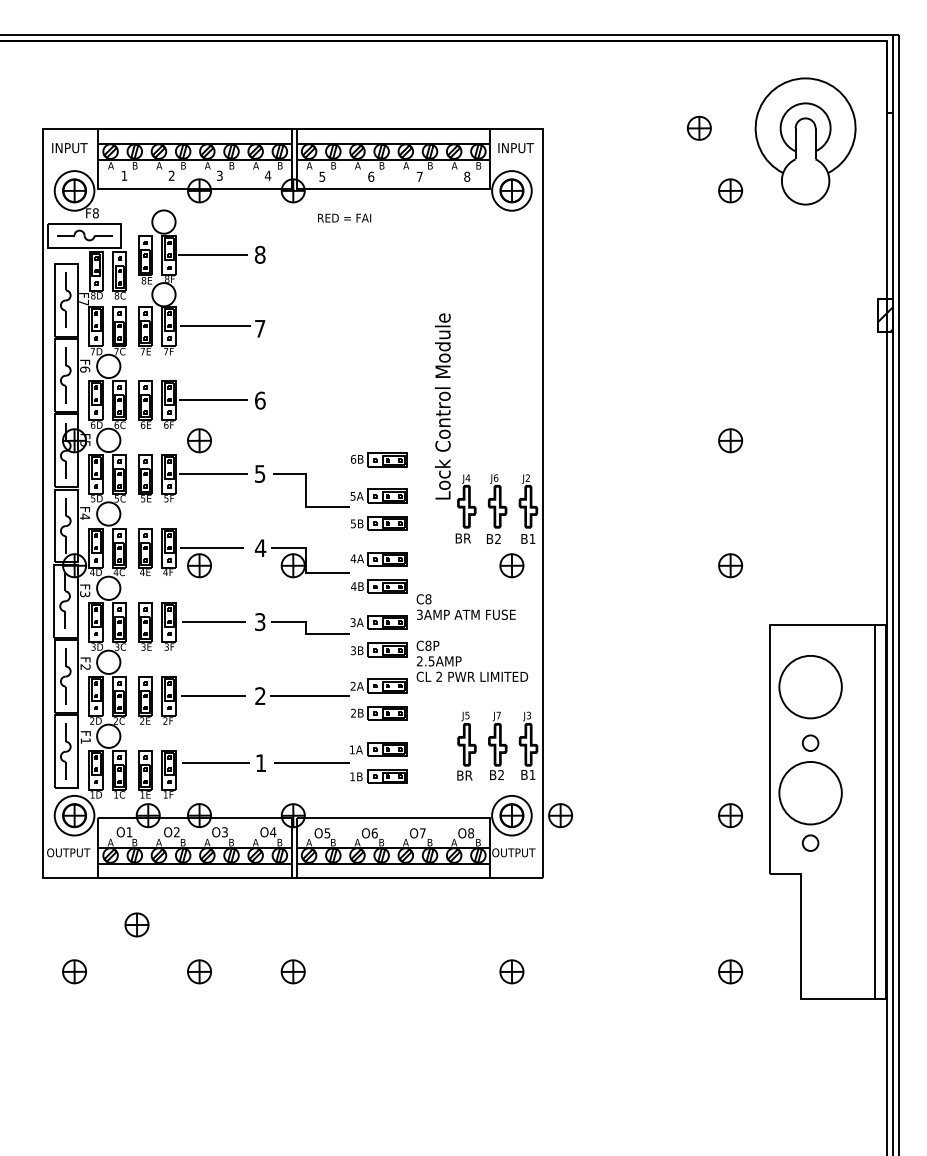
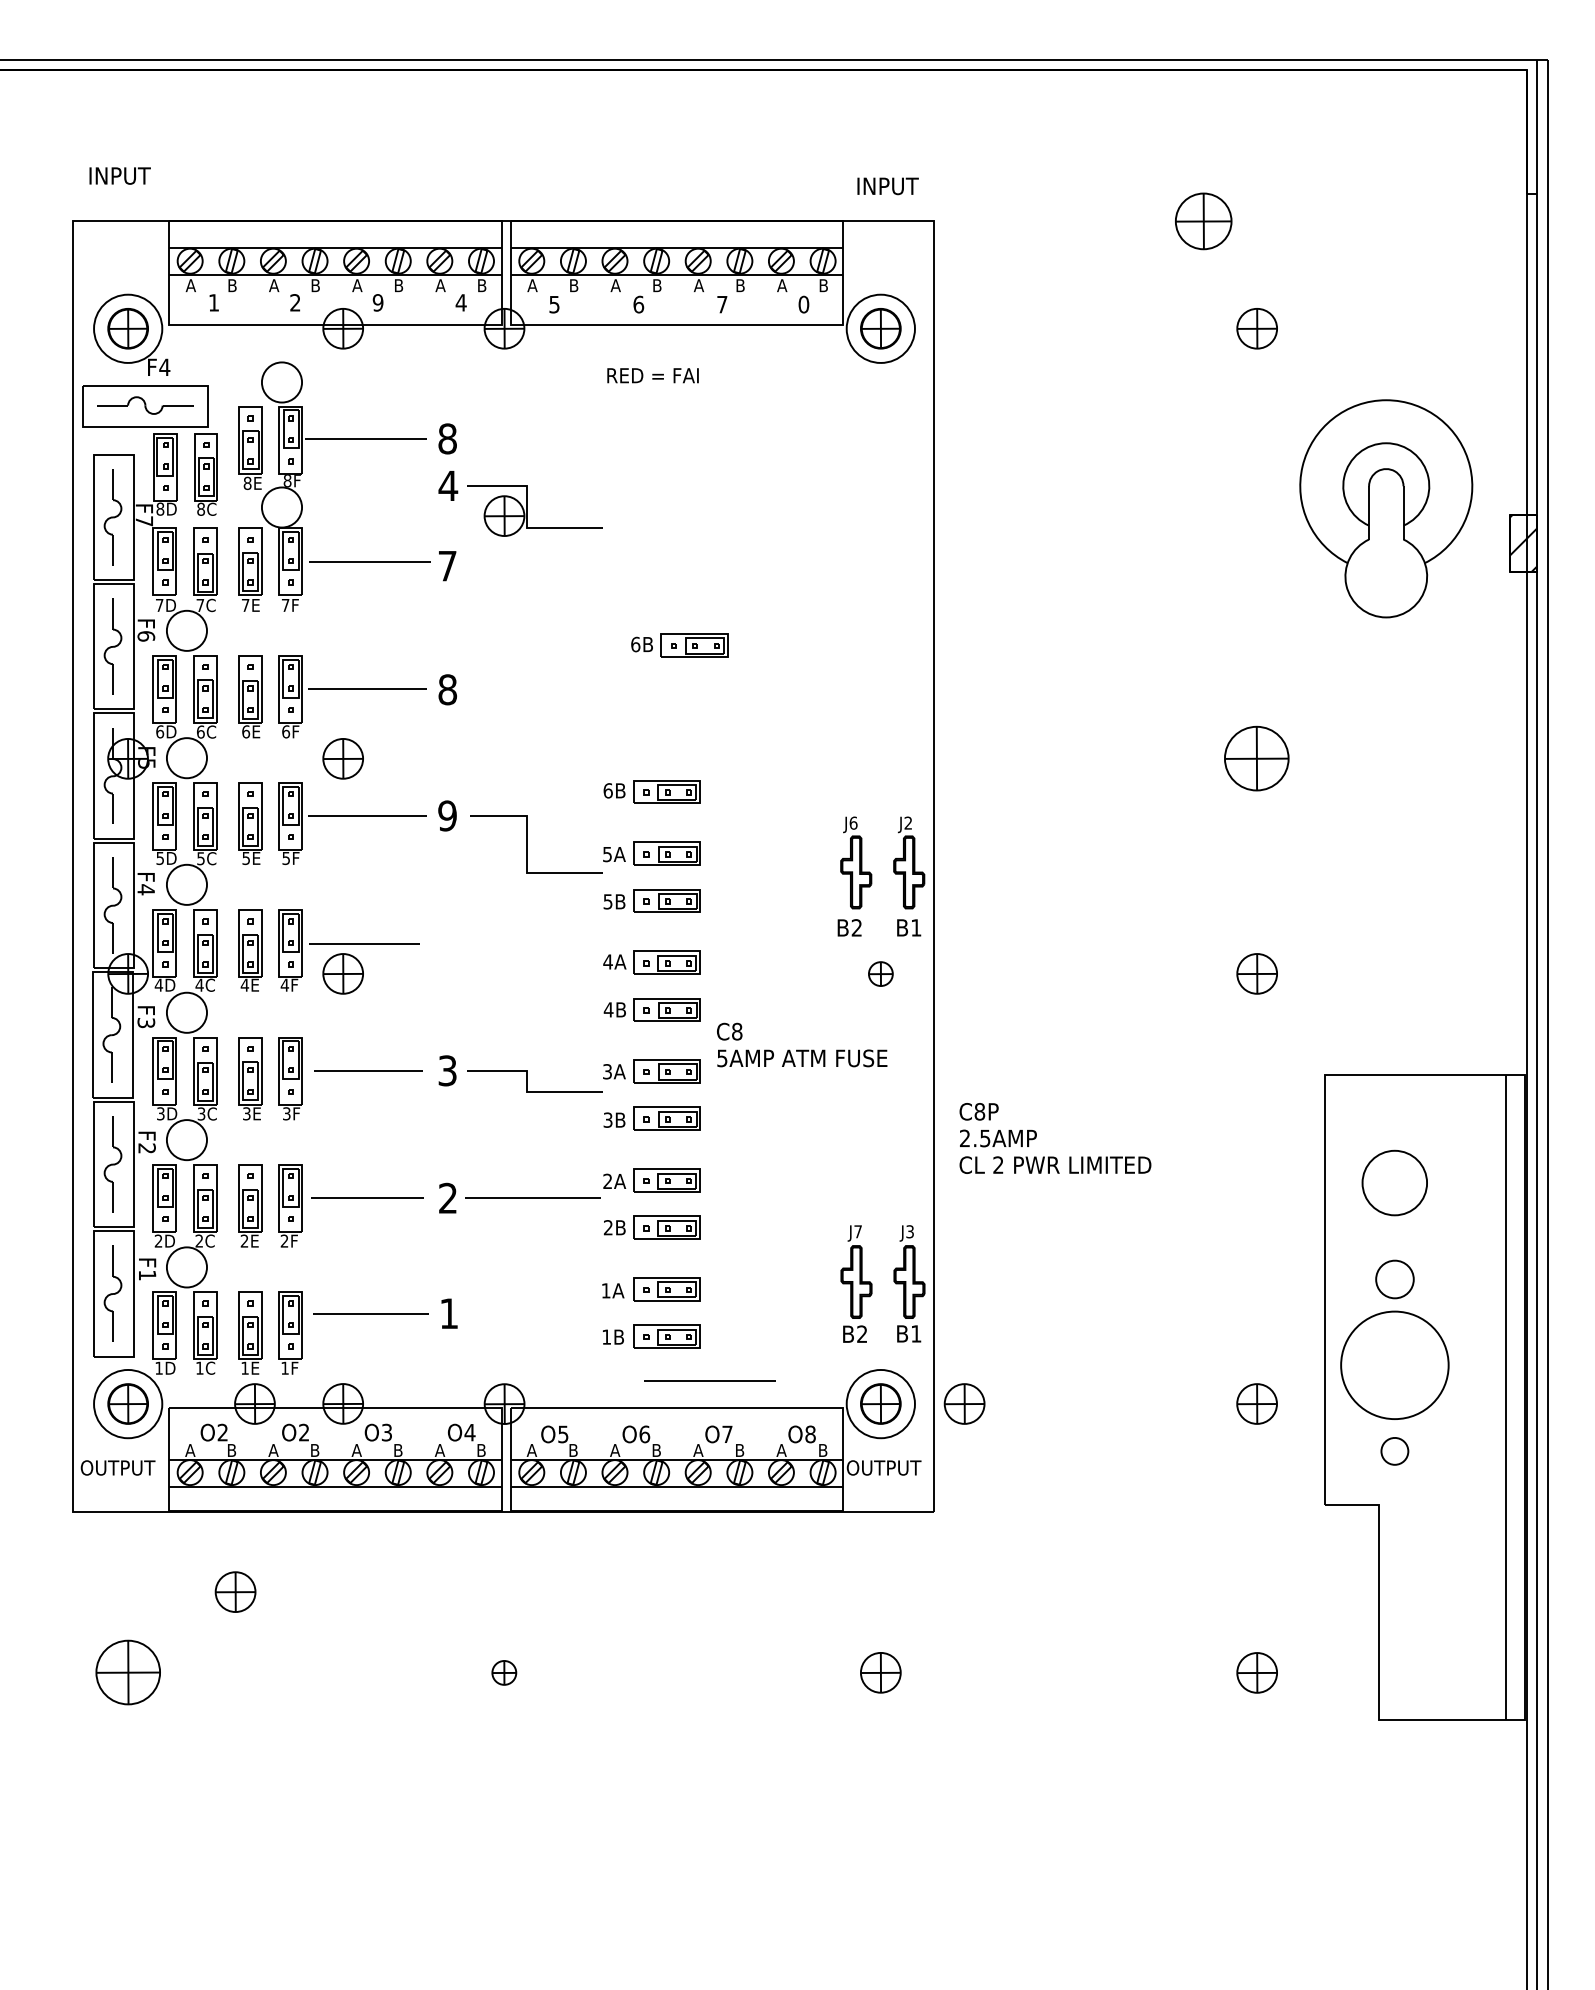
part: (698, 127) -> (1201, 219), size x1.4
part: (805, 141) -> (1386, 508), moved
text: (69, 148) -> (119, 176), moved
text: (515, 148) -> (886, 186), moved
text: (219, 175) -> (377, 302), 3 -> 9
text: (467, 176) -> (804, 304), 8 -> 0
text: (95, 213) -> (164, 367), F8 -> F4
text: (344, 217) -> (652, 374), moved
part: (394, 374) -> (678, 644), added
text: (260, 400) -> (448, 689), 6 -> 8
part: (455, 428) -> (783, 737), removed
part: (730, 440) -> (1257, 758), size x1.6
text: (259, 473) -> (446, 815), 5 -> 9
part: (301, 558) -> (518, 503), moved
part: (511, 565) -> (880, 973), size x0.6
text: (419, 614) -> (721, 1057), 3AMP -> 5AMP
text: (472, 660) -> (1055, 1136), moved
part: (810, 687) -> (1394, 1183), size x0.6
part: (810, 742) -> (1394, 1278), size x1.4
part: (466, 745) -> (802, 1283), removed
line: (311, 762) -> (709, 1379), moved
text: (129, 832) -> (222, 1432), O1 -> O2
part: (74, 971) -> (128, 1672), size x1.6
part: (199, 971) -> (343, 1672), removed
part: (292, 971) -> (503, 1672), size x0.6

